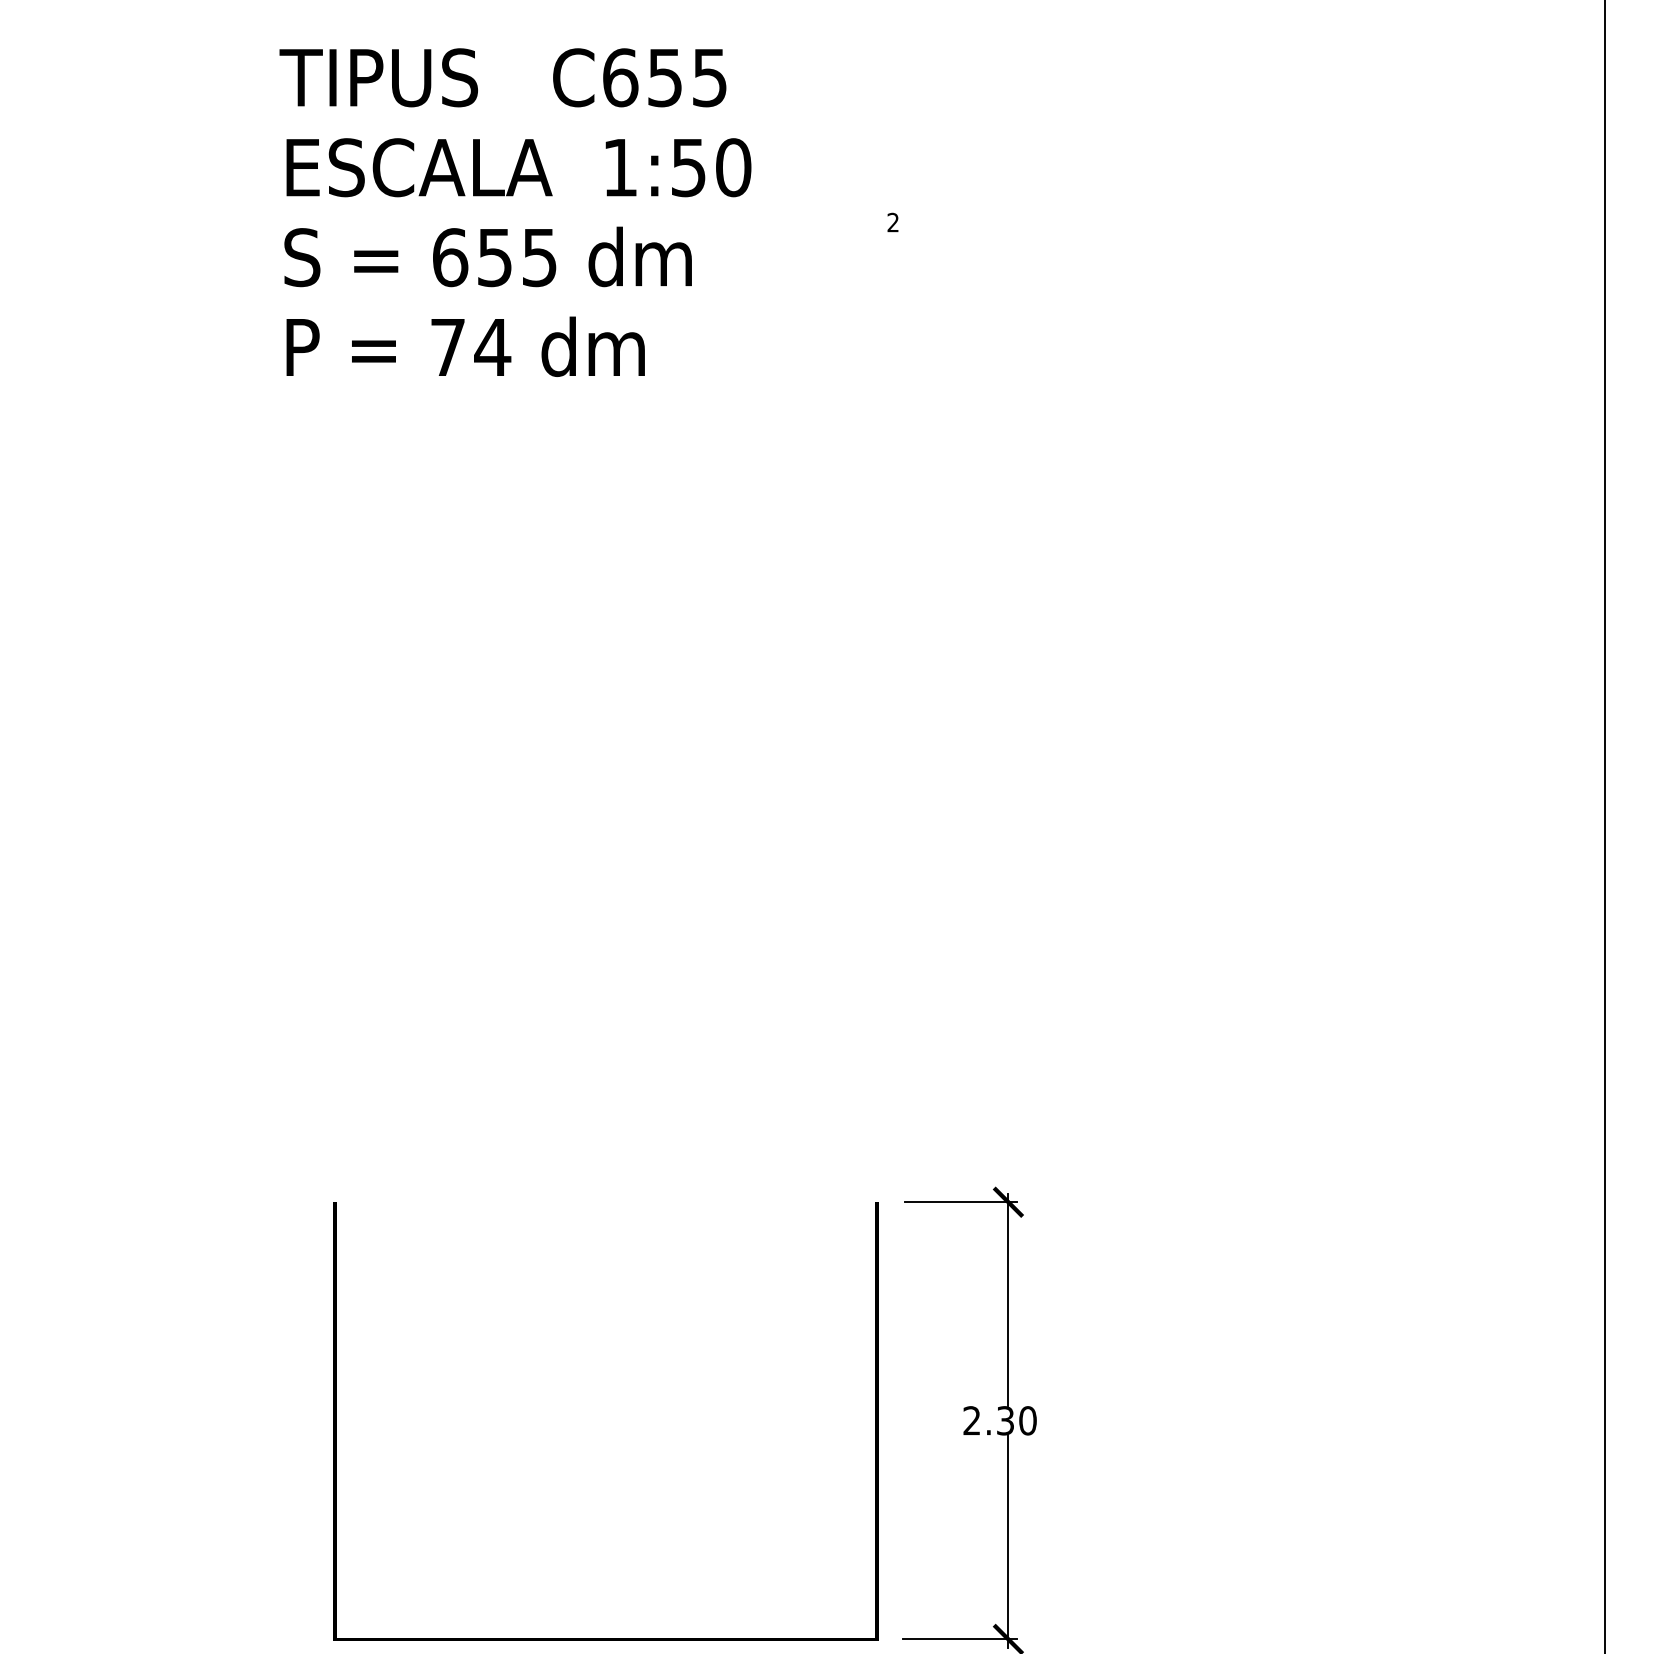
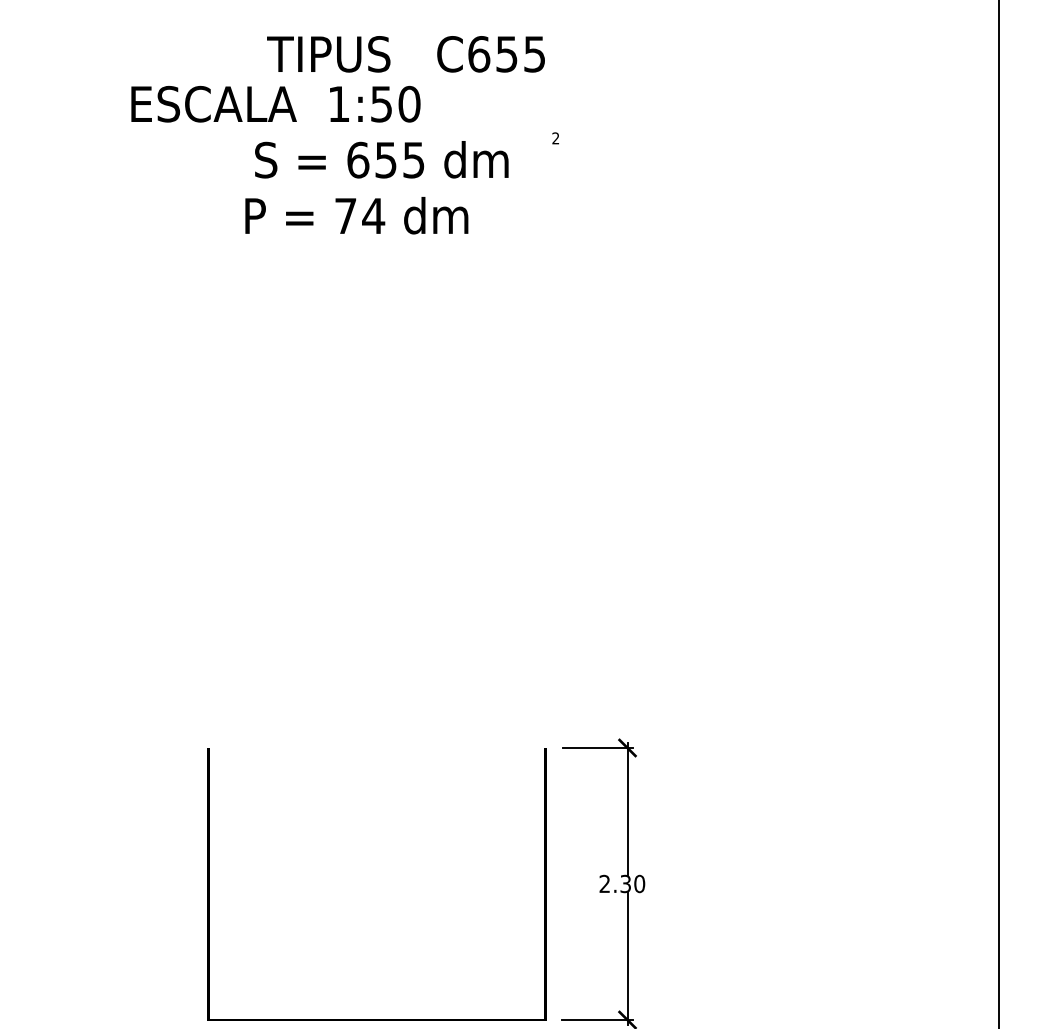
text: (502, 78) -> (405, 54), moved
text: (518, 168) -> (275, 104), moved
text: (487, 256) -> (381, 159), moved
text: (465, 346) -> (356, 215), moved

